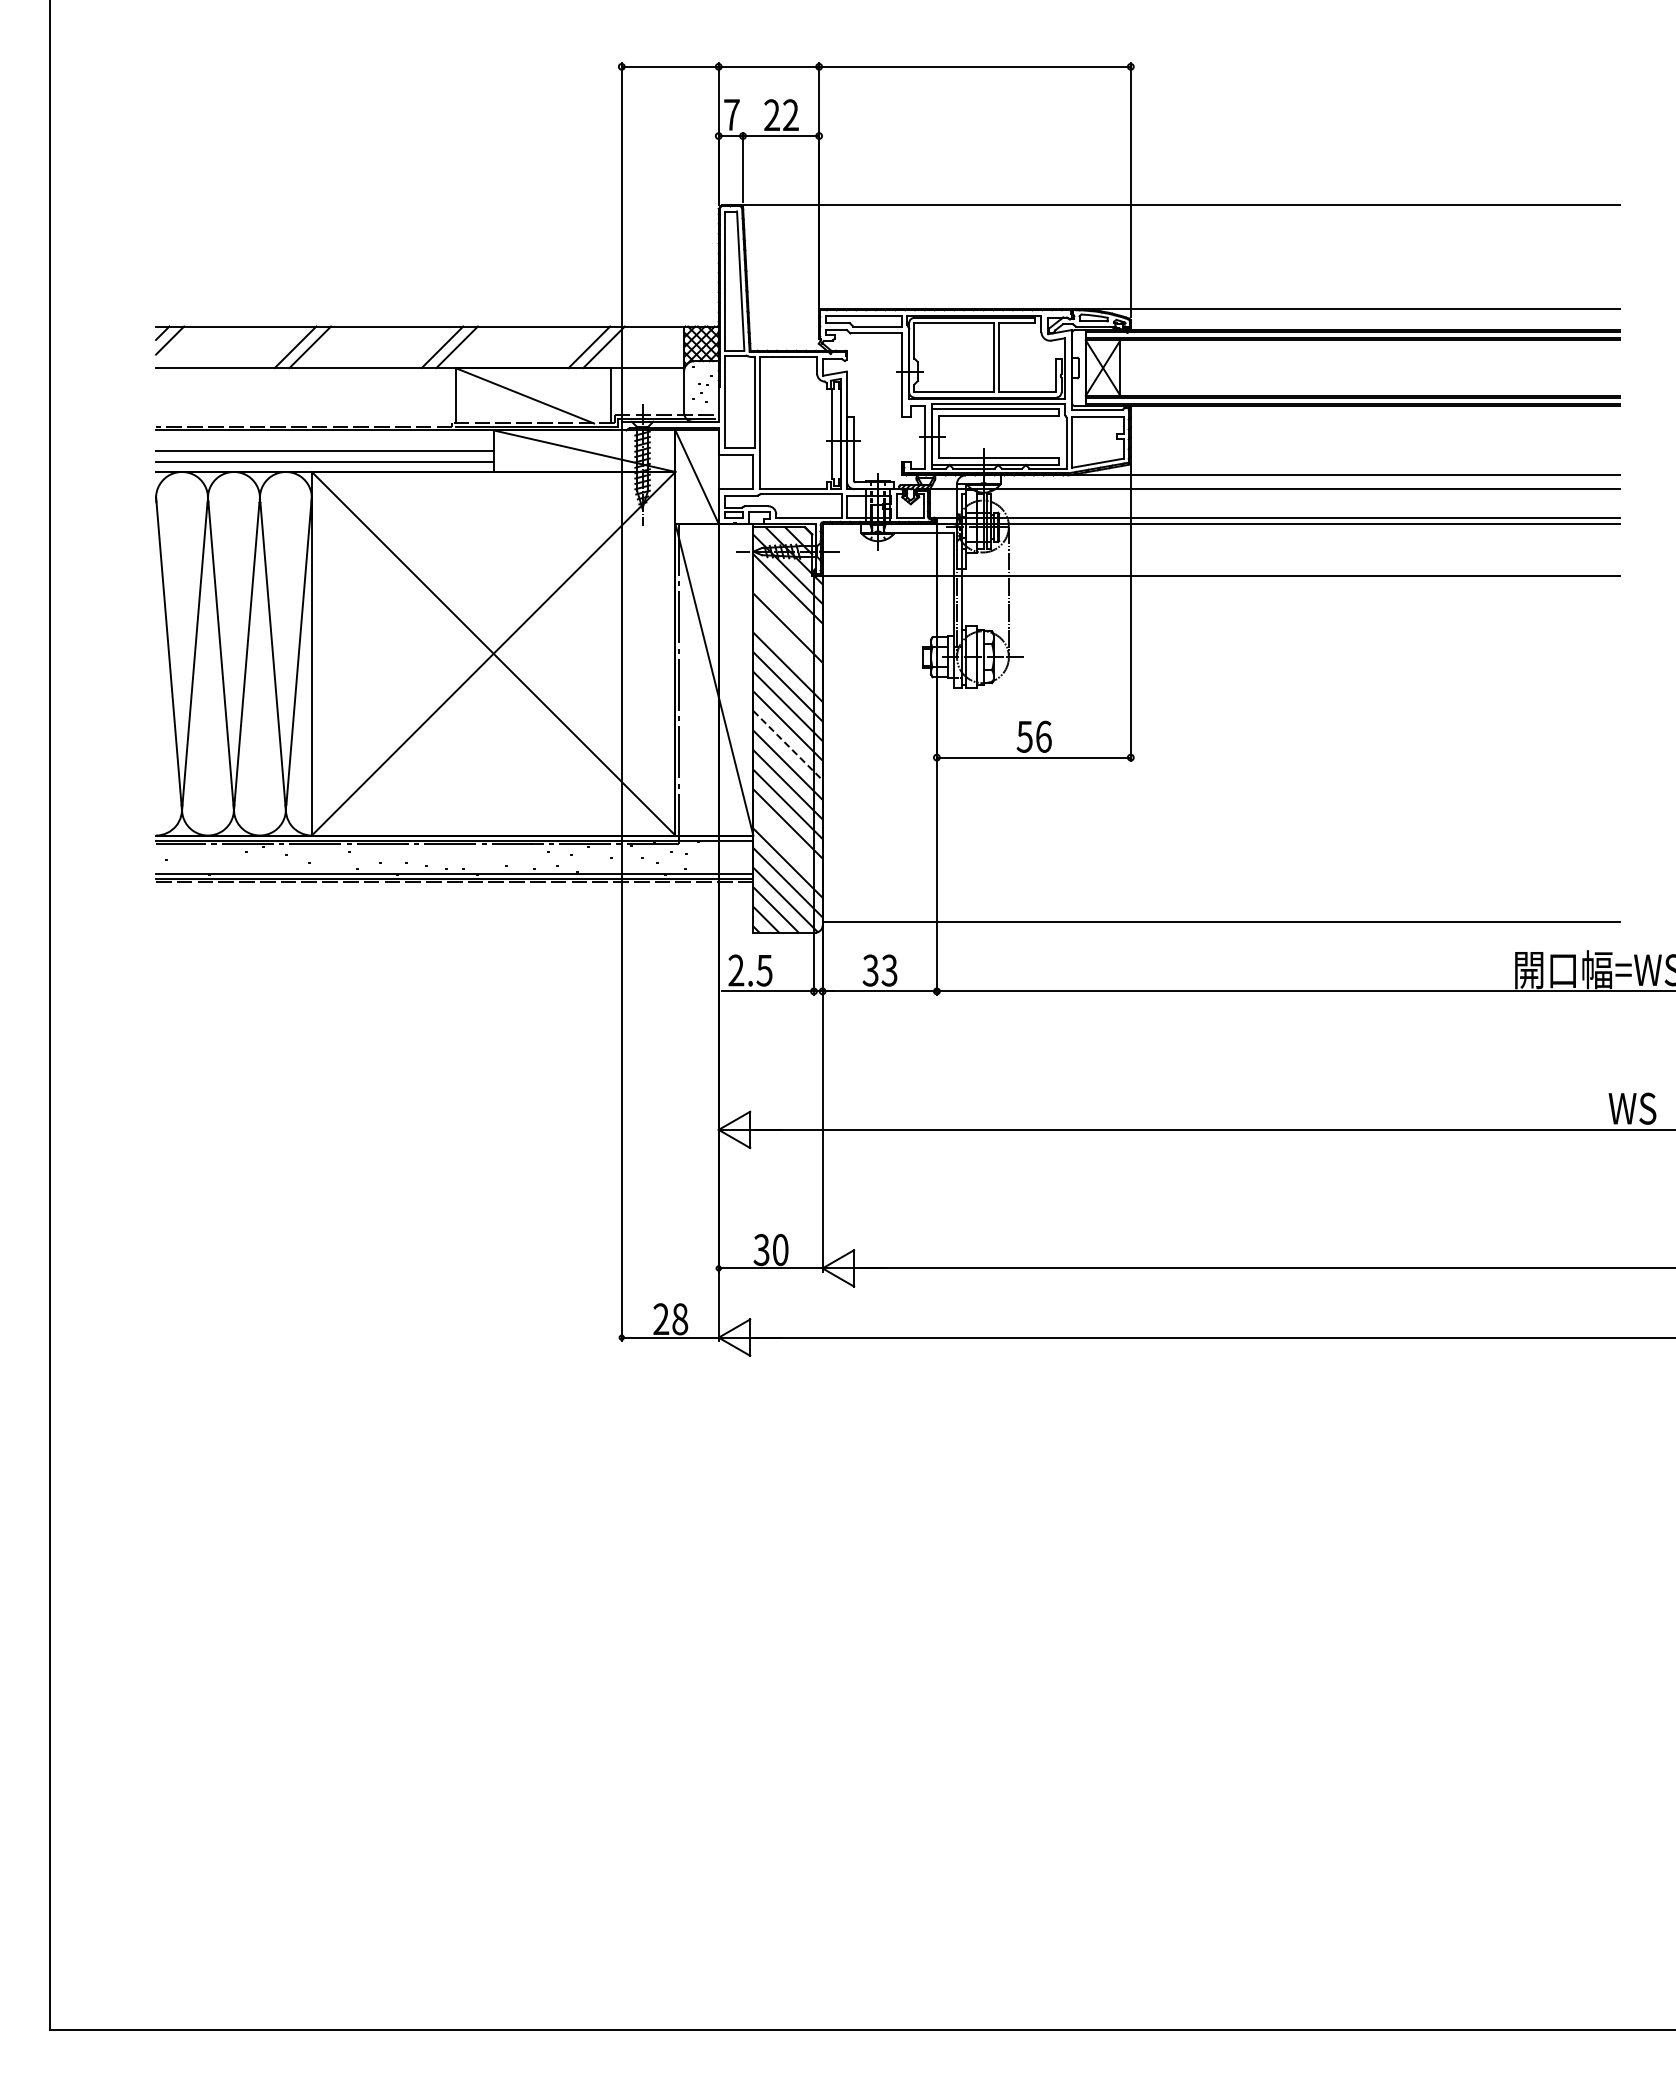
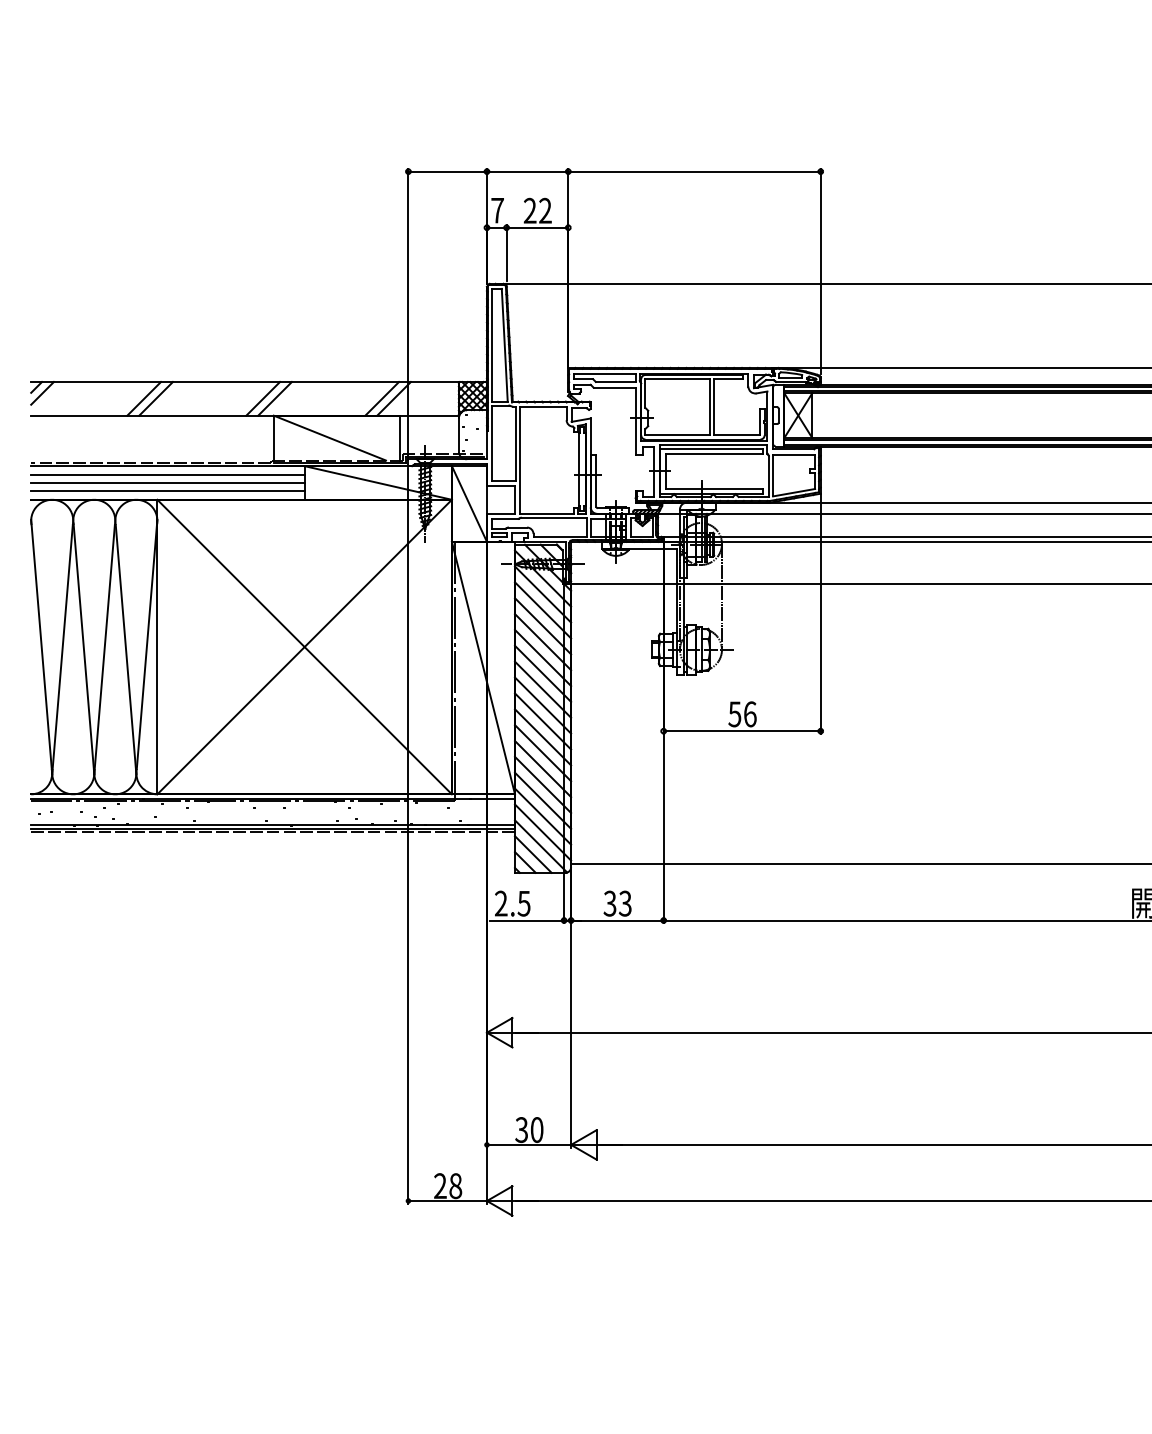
line: (324, 440) -> (167, 474), added
line: (787, 608) -> (542, 610), added
line: (787, 647) -> (542, 641), added
line: (788, 745) -> (543, 721), dashed -> solid
line: (787, 843) -> (542, 800), added

